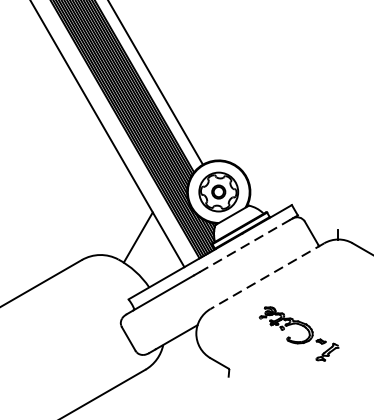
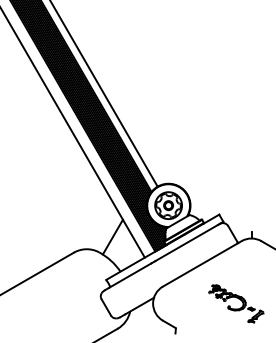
line: (246, 245) -> (187, 242), dashed -> solid
line: (266, 277) -> (201, 264), dashed -> solid
part: (299, 333) -> (236, 303), moved

